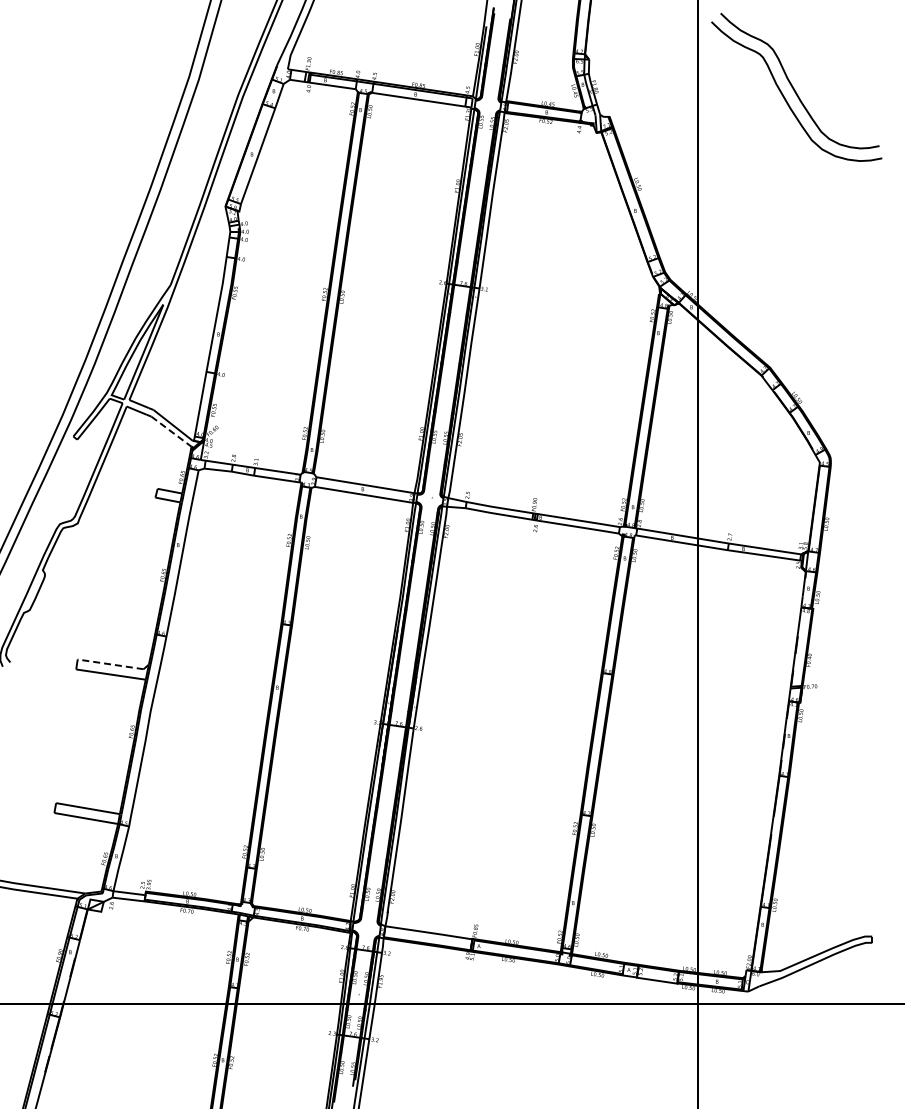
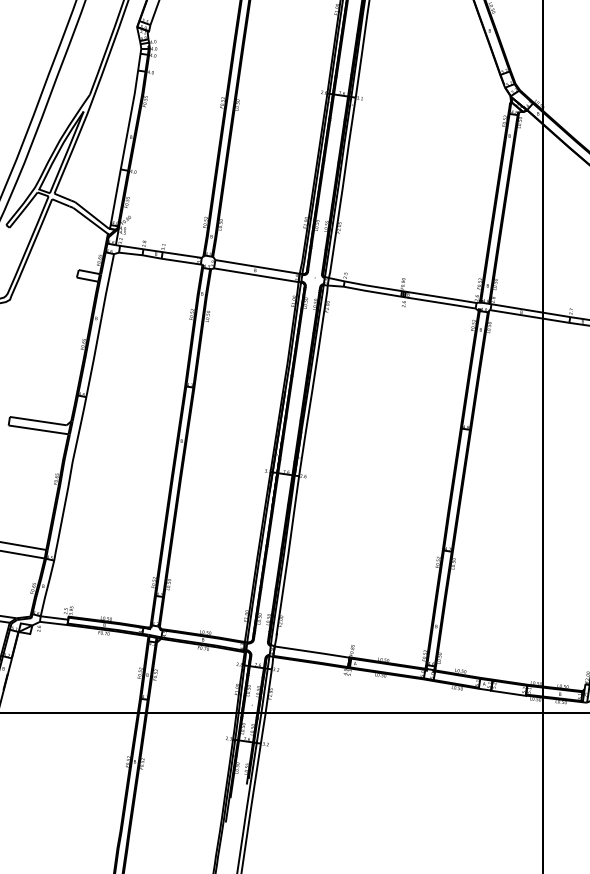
line: (171, 431) -> (90, 220), dashed -> solid
line: (110, 664) -> (38, 421), dashed -> solid

